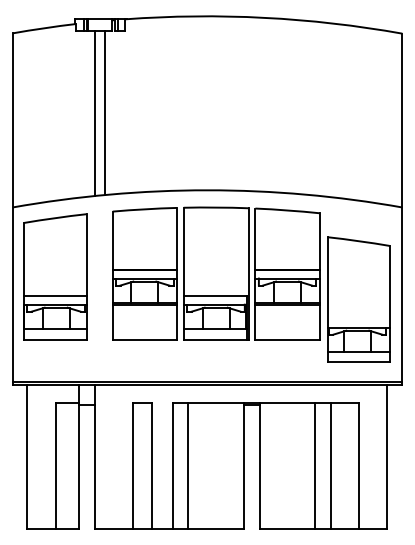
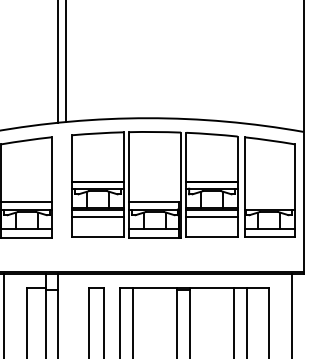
part: (358, 299) -> (269, 187), moved
line: (144, 313) -> (97, 216), added
line: (287, 313) -> (212, 216), added

